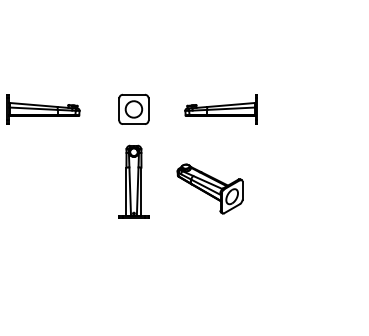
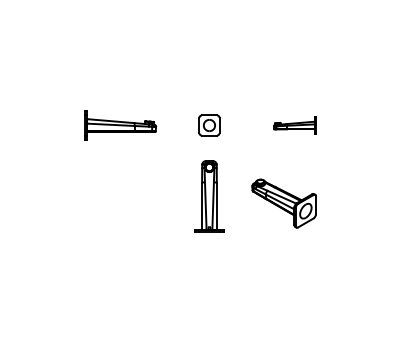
part: (133, 109) -> (209, 125), size x0.7
part: (220, 109) -> (294, 125), size x0.6

